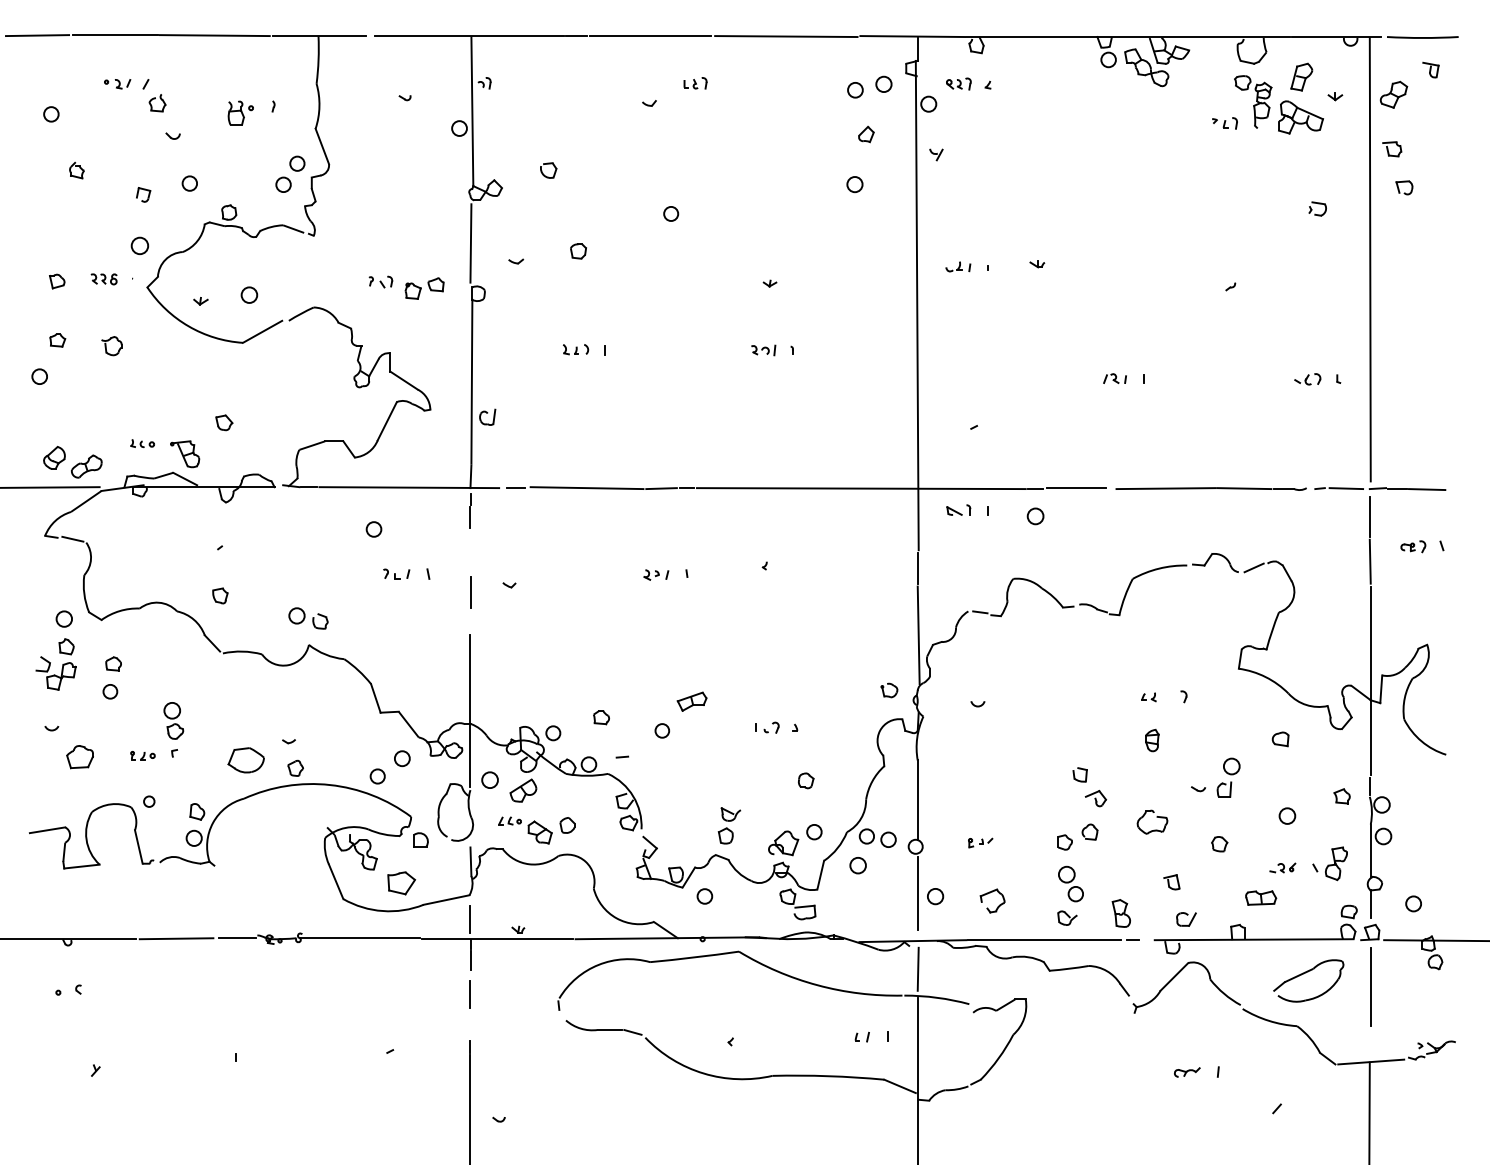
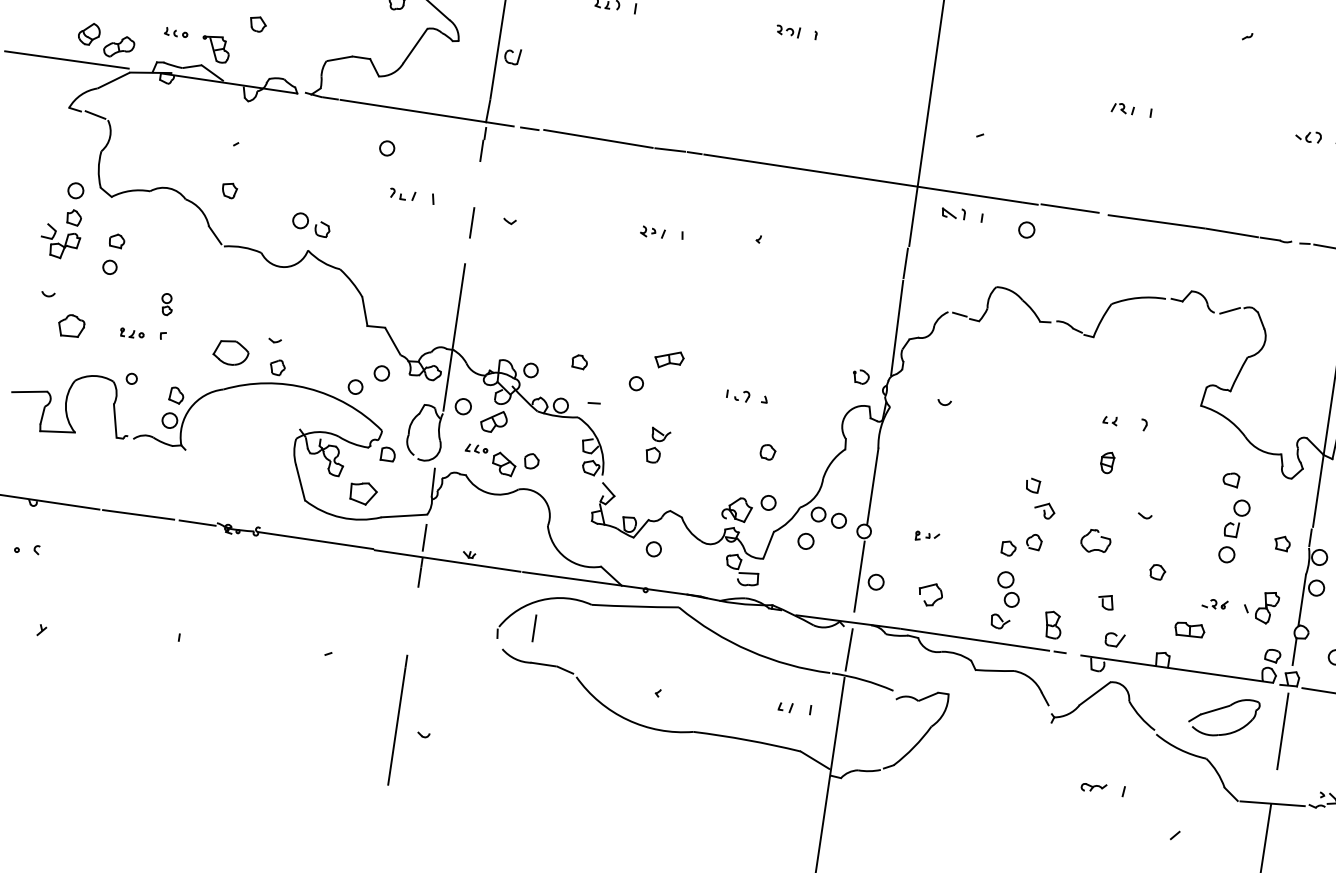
part: (173, 720) -> (166, 304), size x0.6
part: (1228, 777) -> (1237, 518), moved
part: (729, 825) -> (657, 445), moved
line: (469, 994) -> (533, 628), moved

